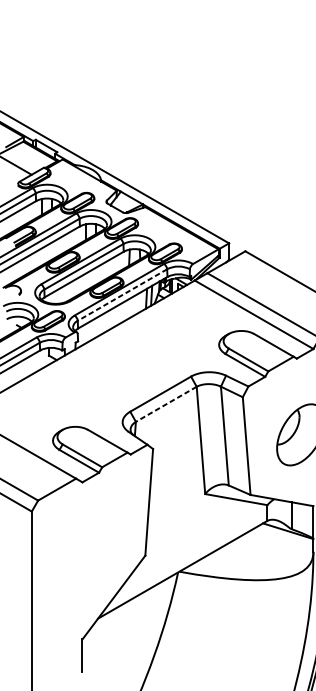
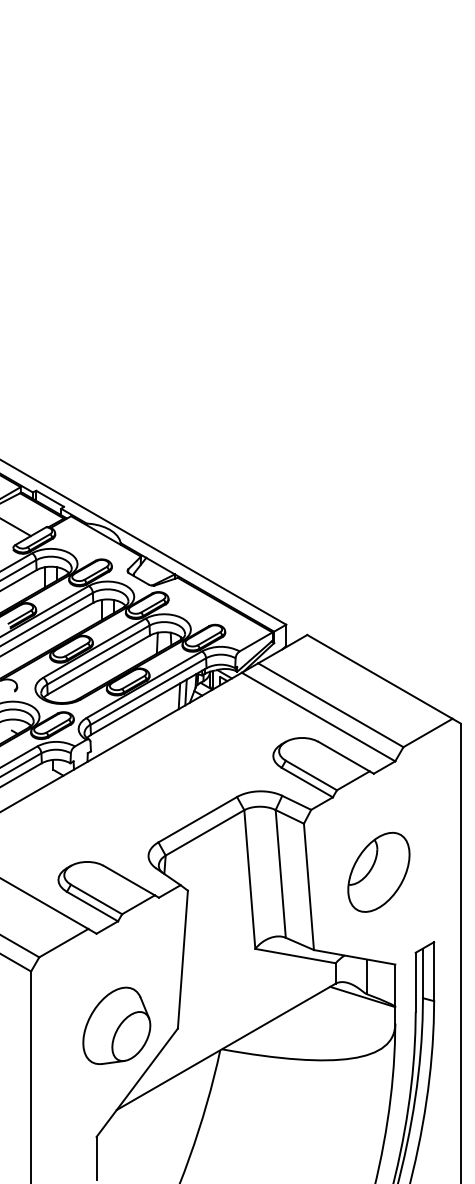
line: (122, 295) -> (148, 691), dashed -> solid
line: (165, 404) -> (204, 833), dashed -> solid
part: (97, 553) -> (116, 1025), added

